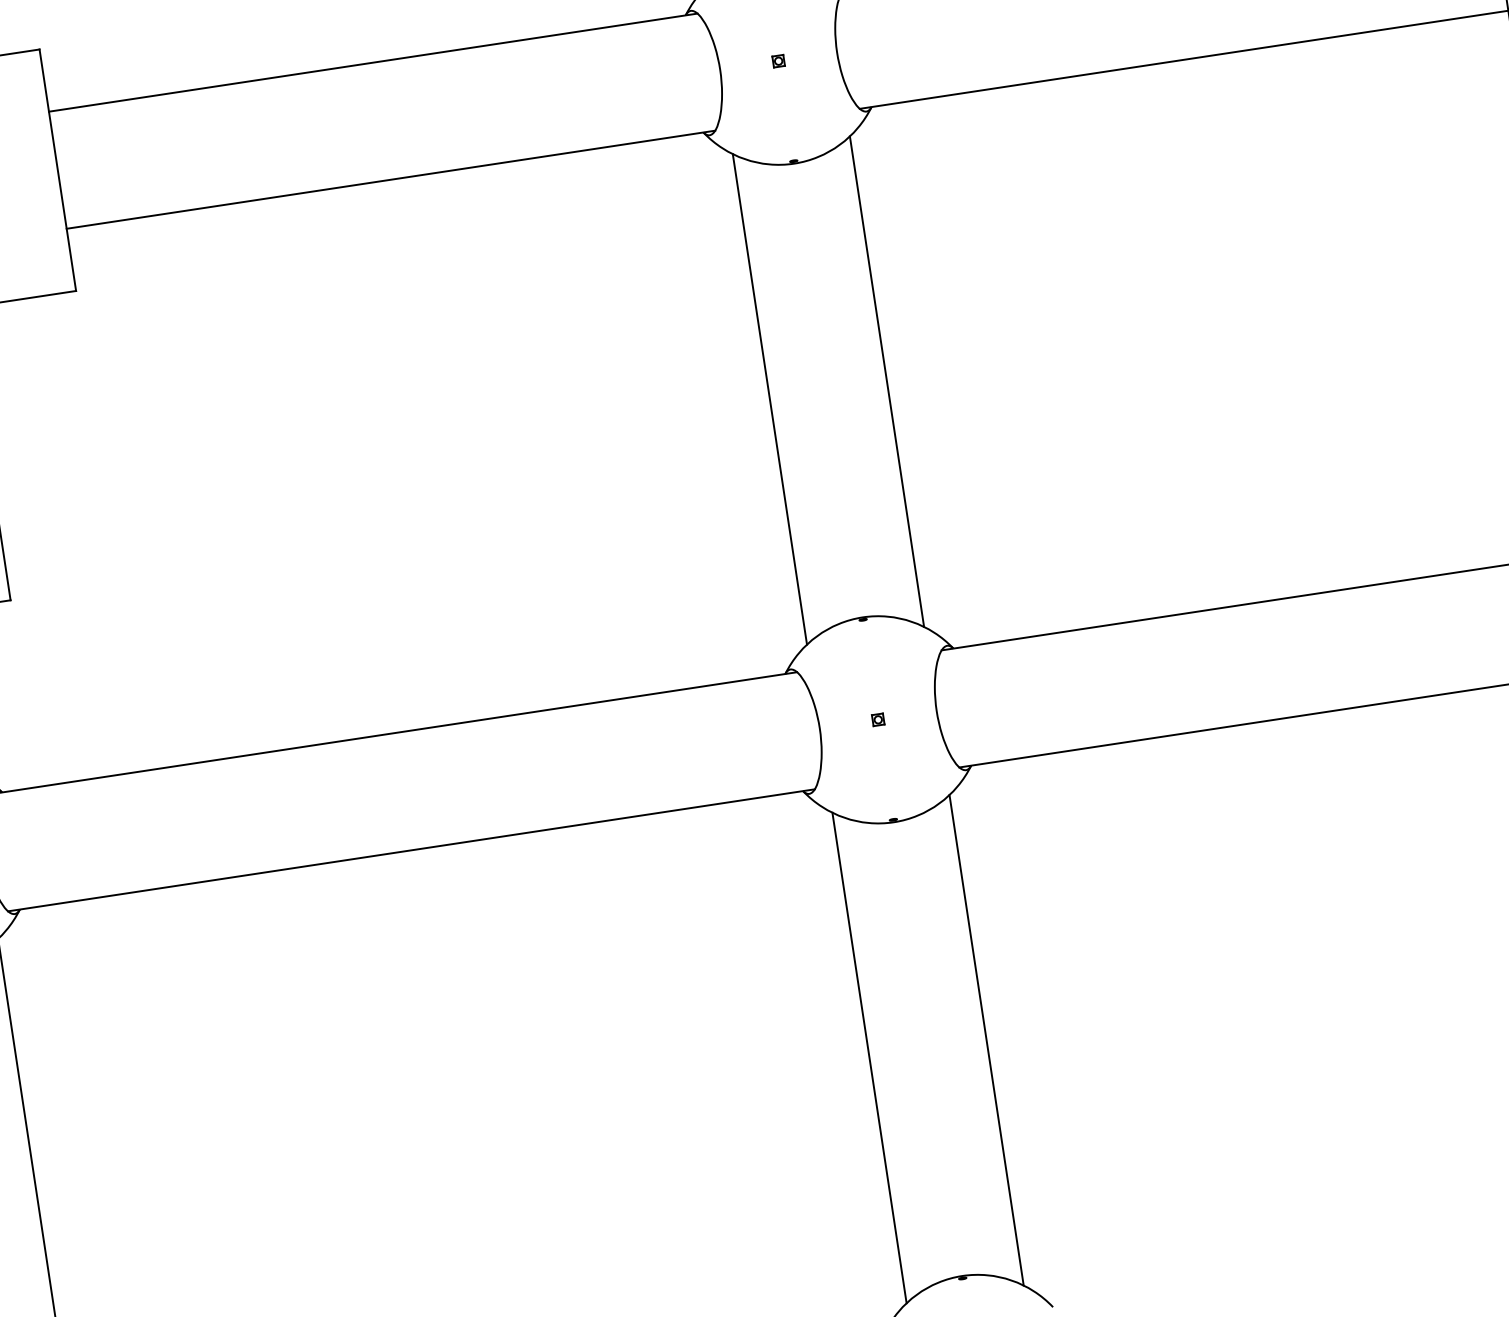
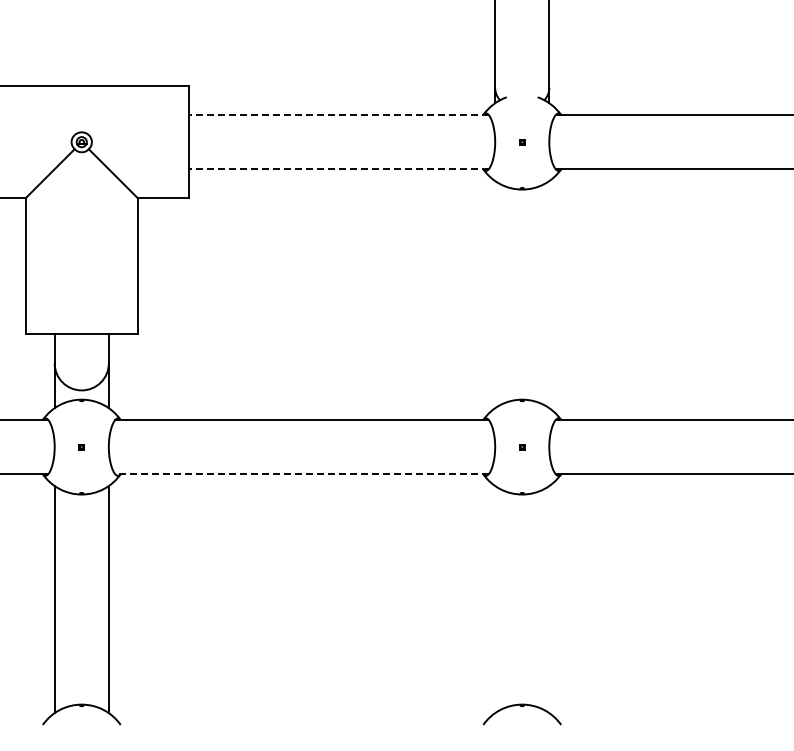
line: (373, 63) -> (338, 115), solid -> dashed
line: (390, 180) -> (338, 169), solid -> dashed
line: (887, 381) -> (549, 294), removed
line: (770, 398) -> (495, 294), removed
line: (412, 850) -> (302, 474), solid -> dashed
line: (986, 1040) -> (549, 599), removed
line: (870, 1057) -> (495, 599), removed

